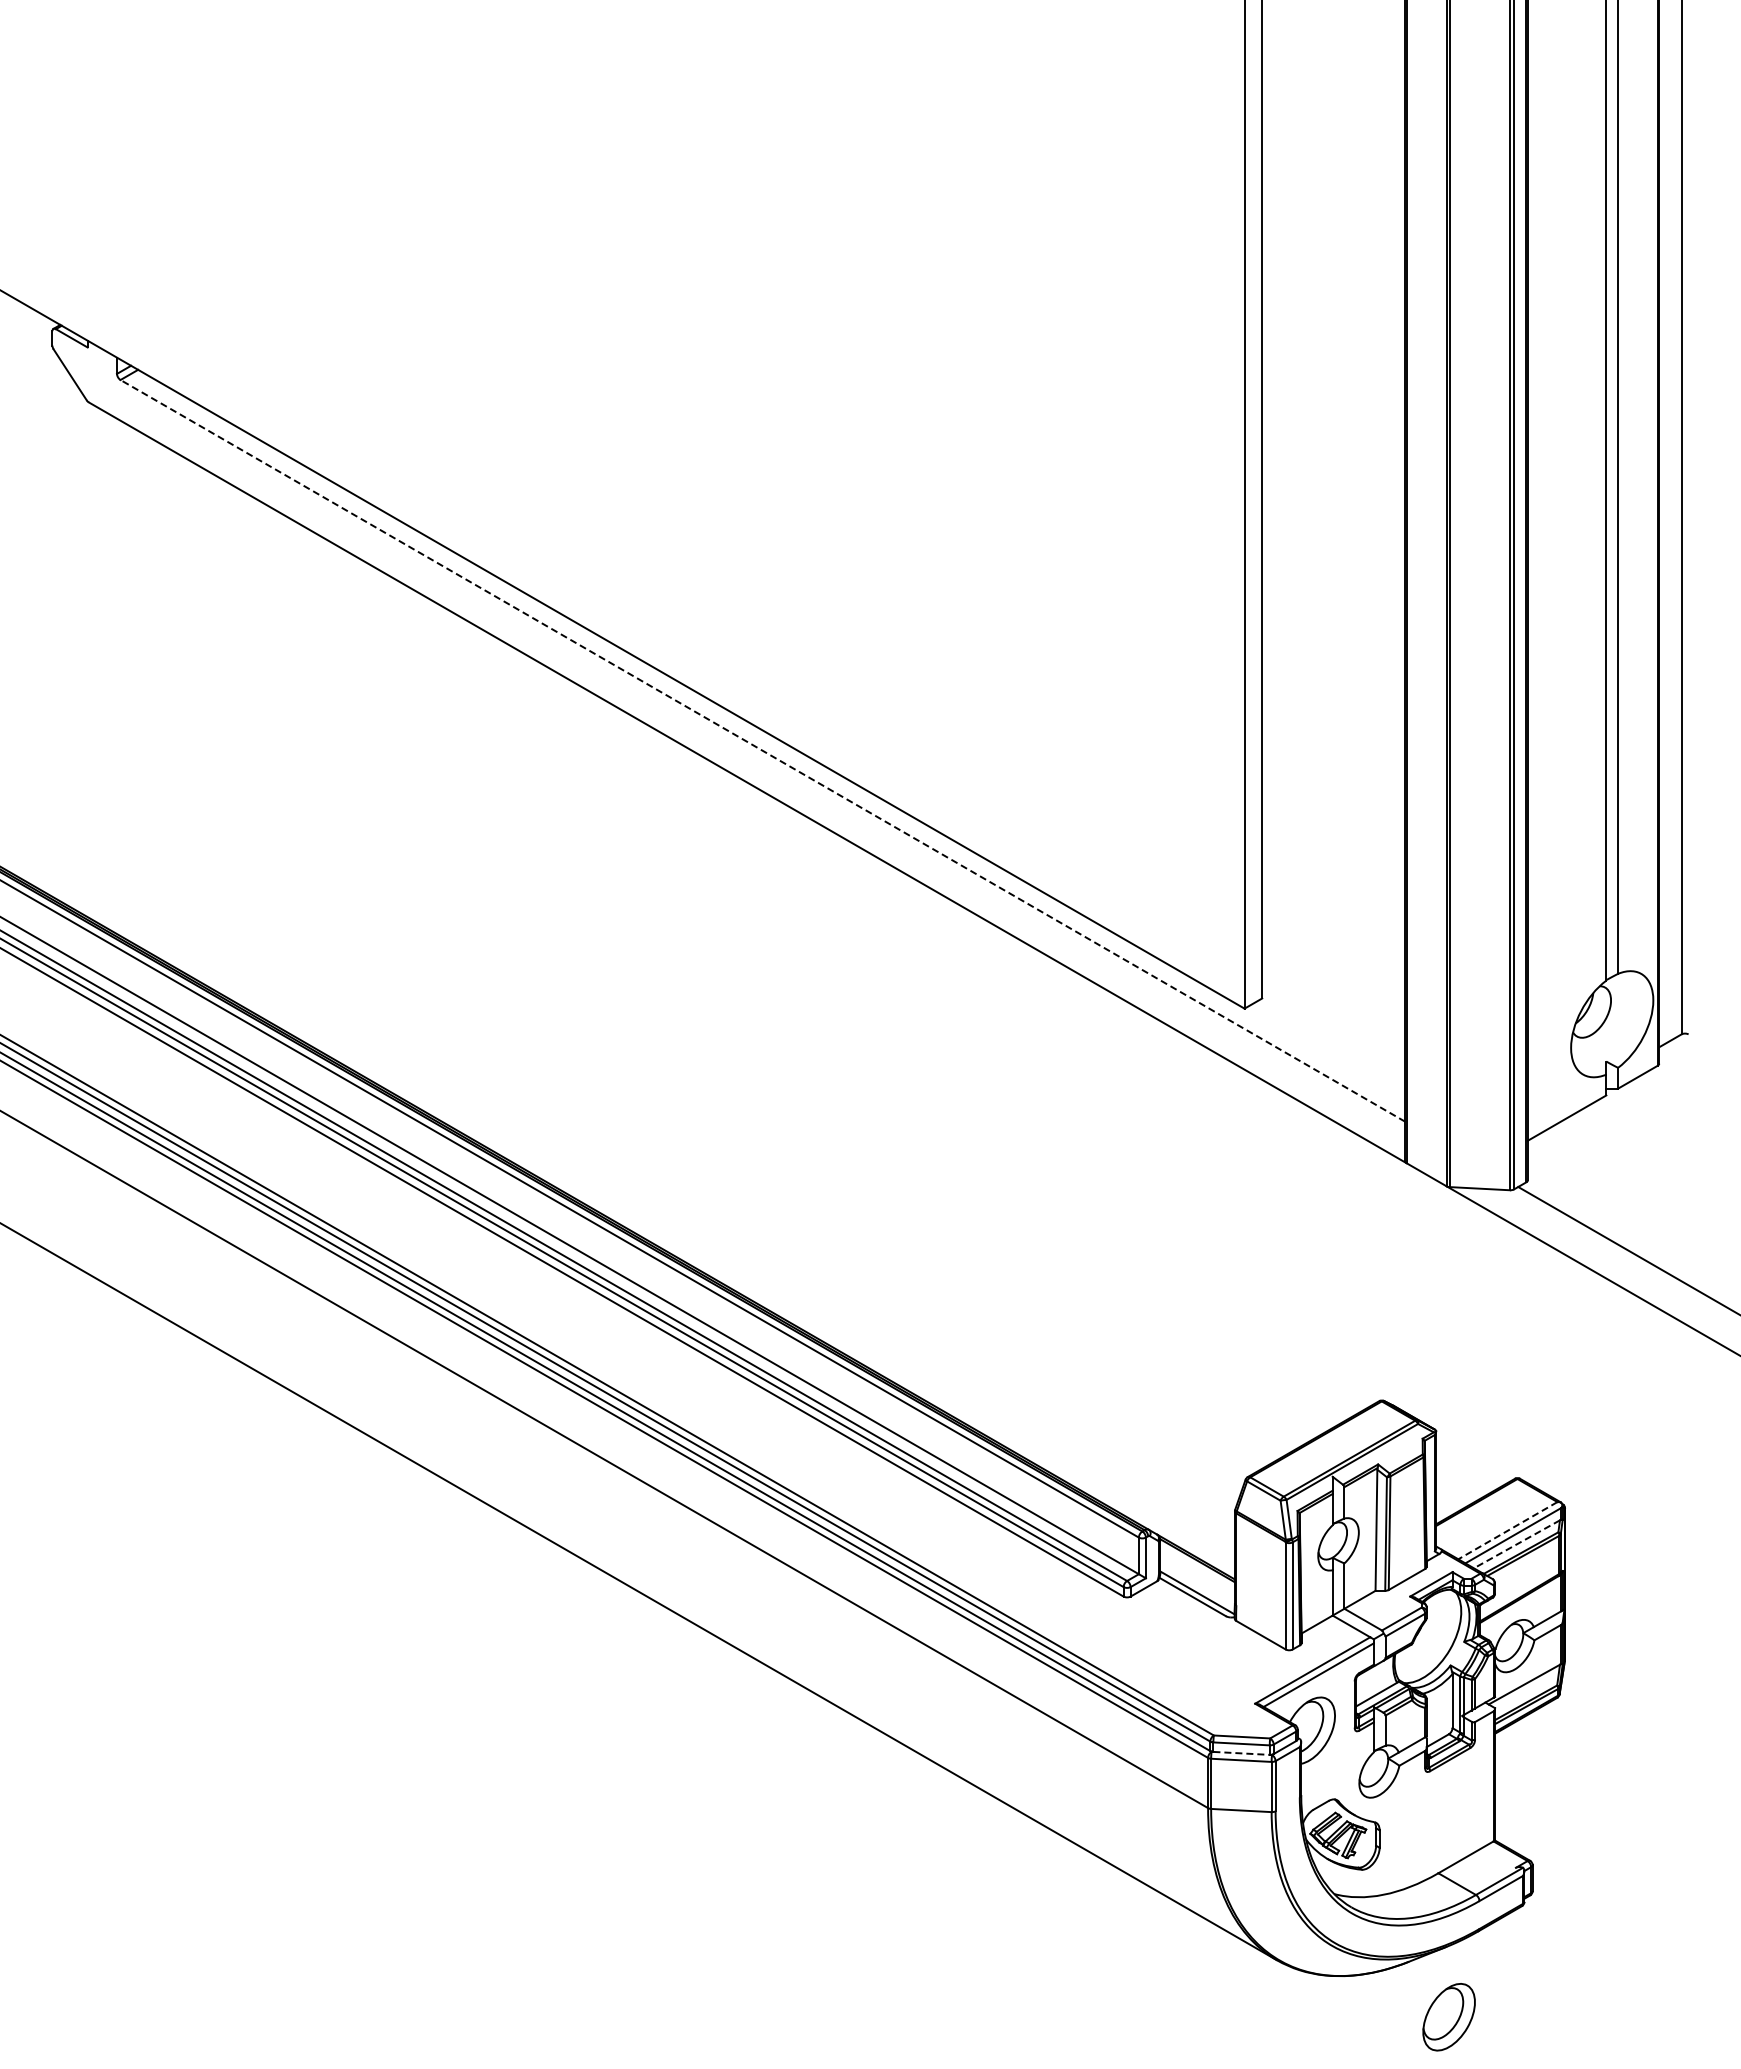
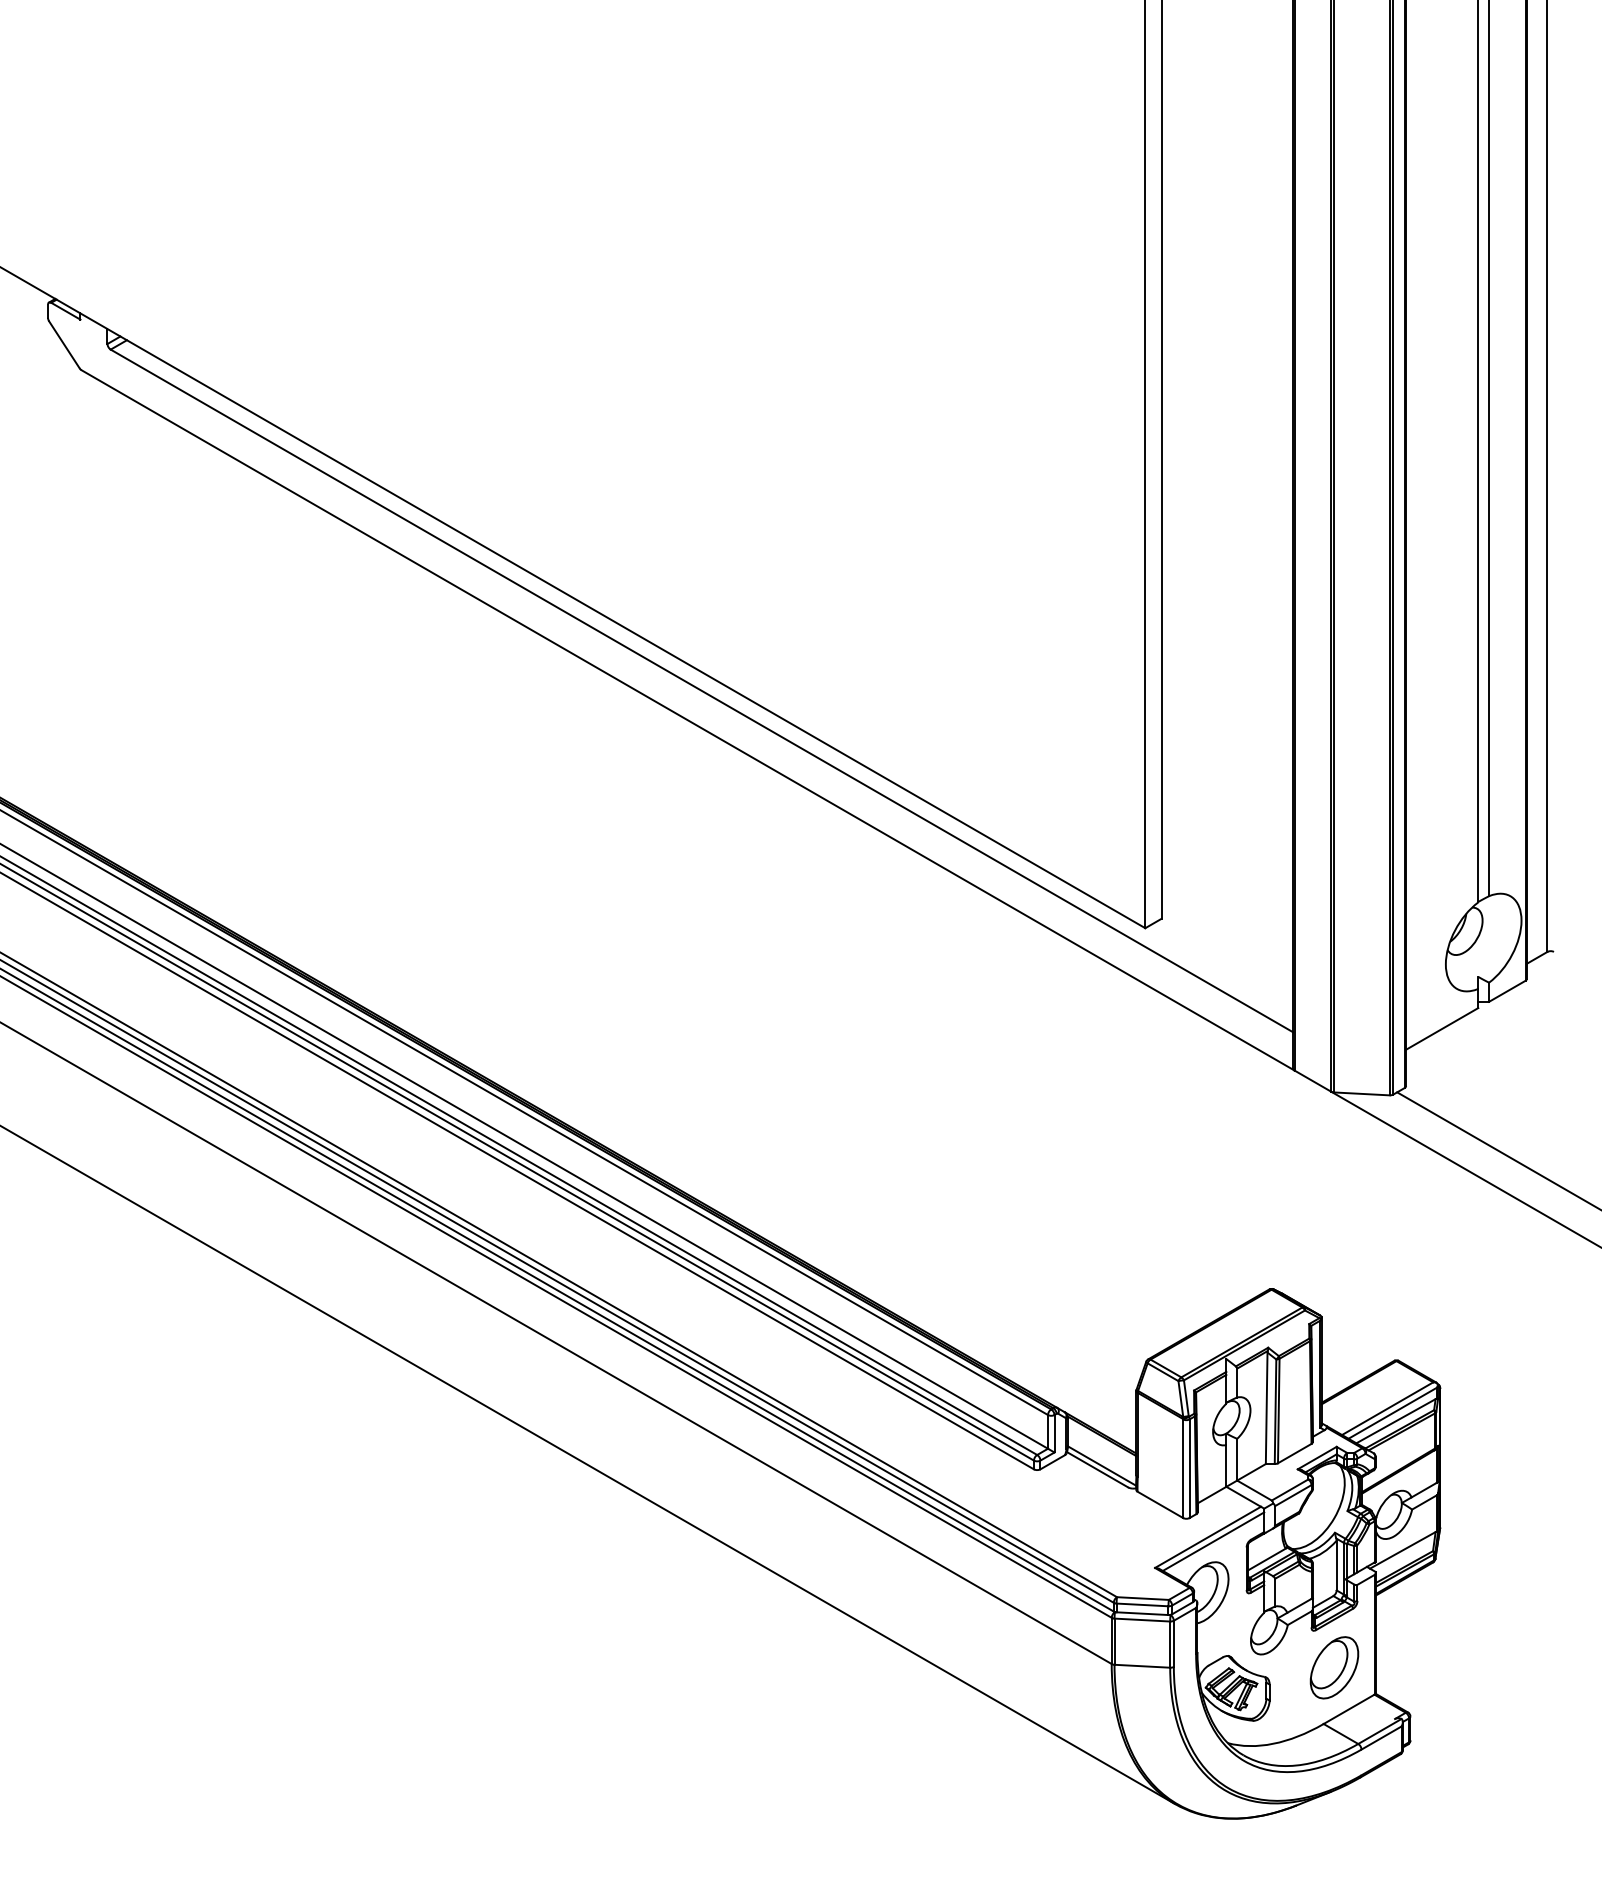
line: (762, 750) -> (701, 690), dashed -> solid
line: (1507, 1530) -> (1387, 1408), dashed -> solid
line: (1516, 1544) -> (1395, 1421), dashed -> solid
line: (1242, 1753) -> (1143, 1613), dashed -> solid
part: (1448, 2017) -> (1333, 1668), moved

